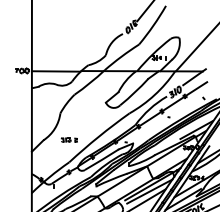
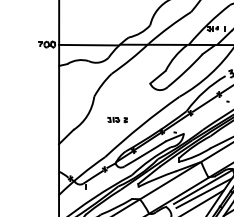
part: (68, 139) -> (116, 119), moved

